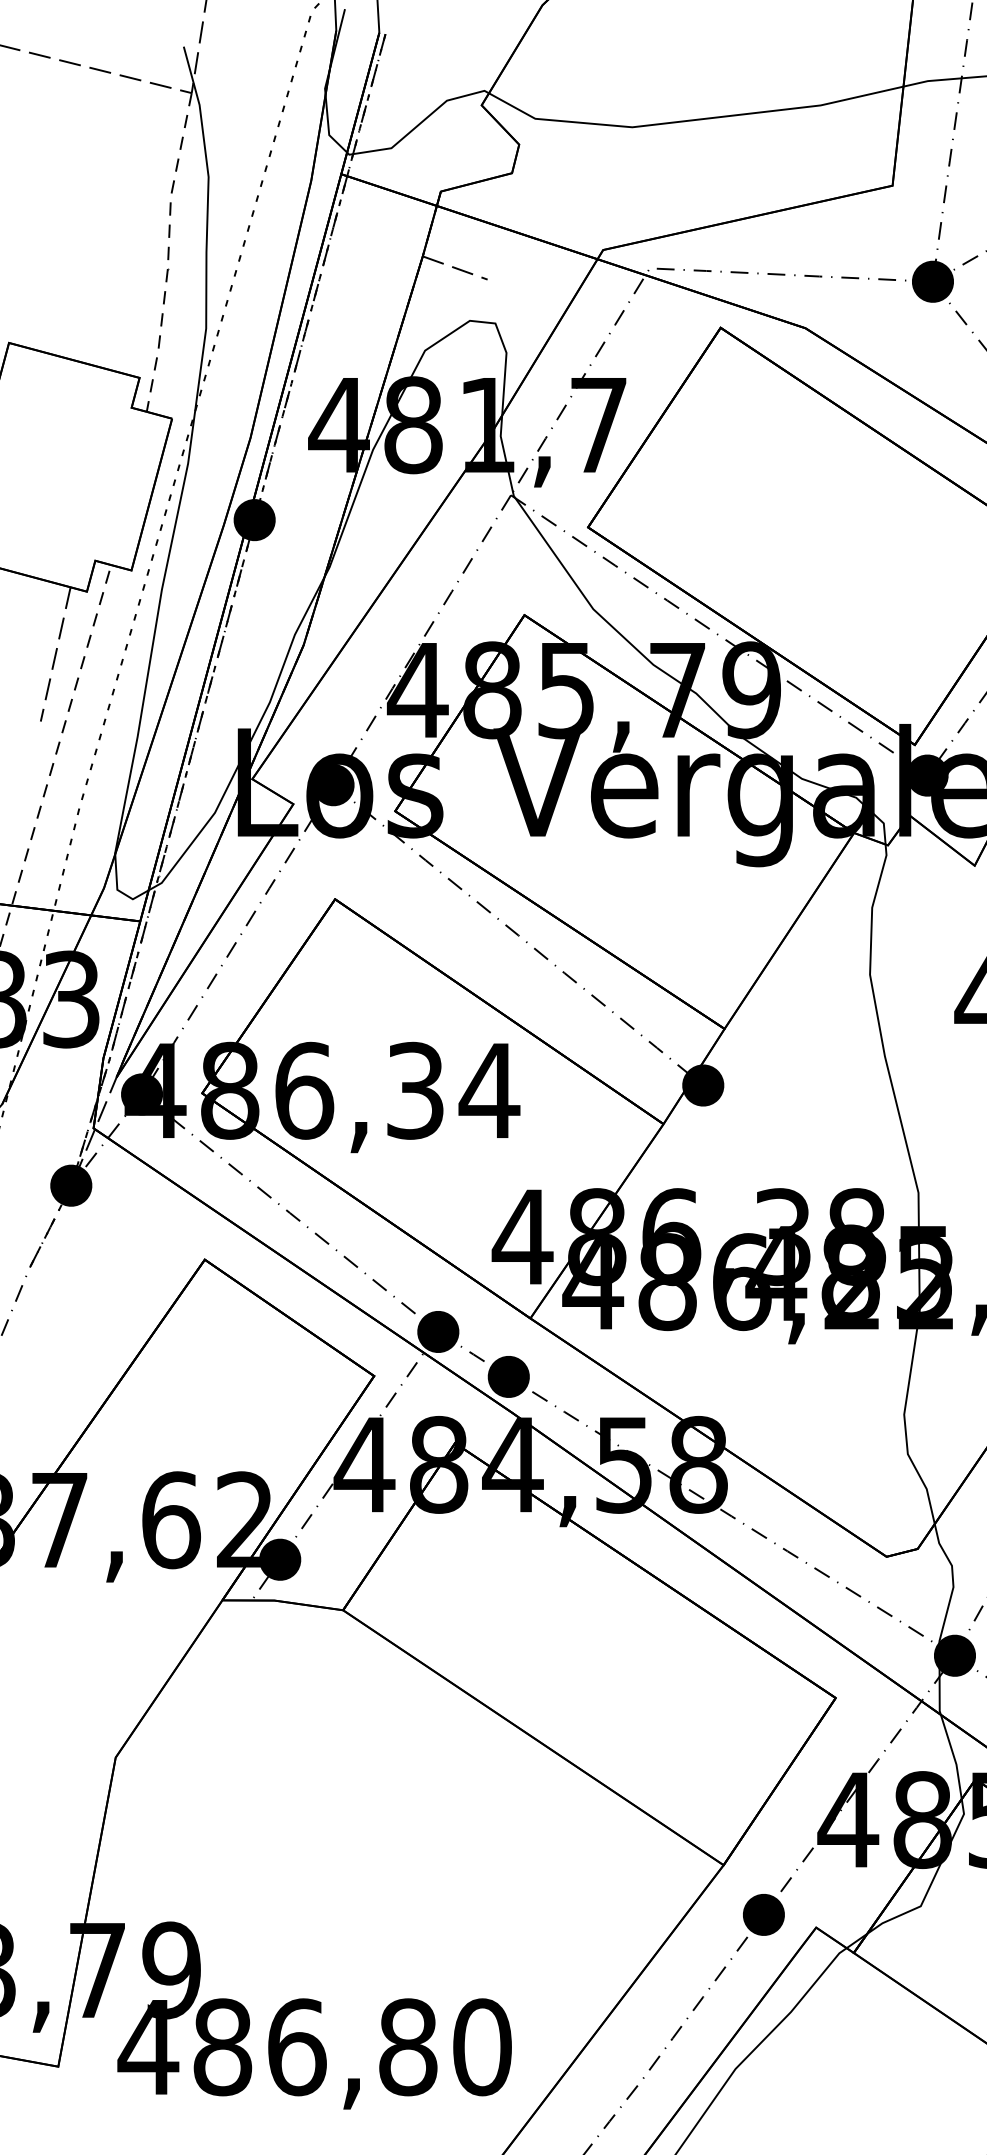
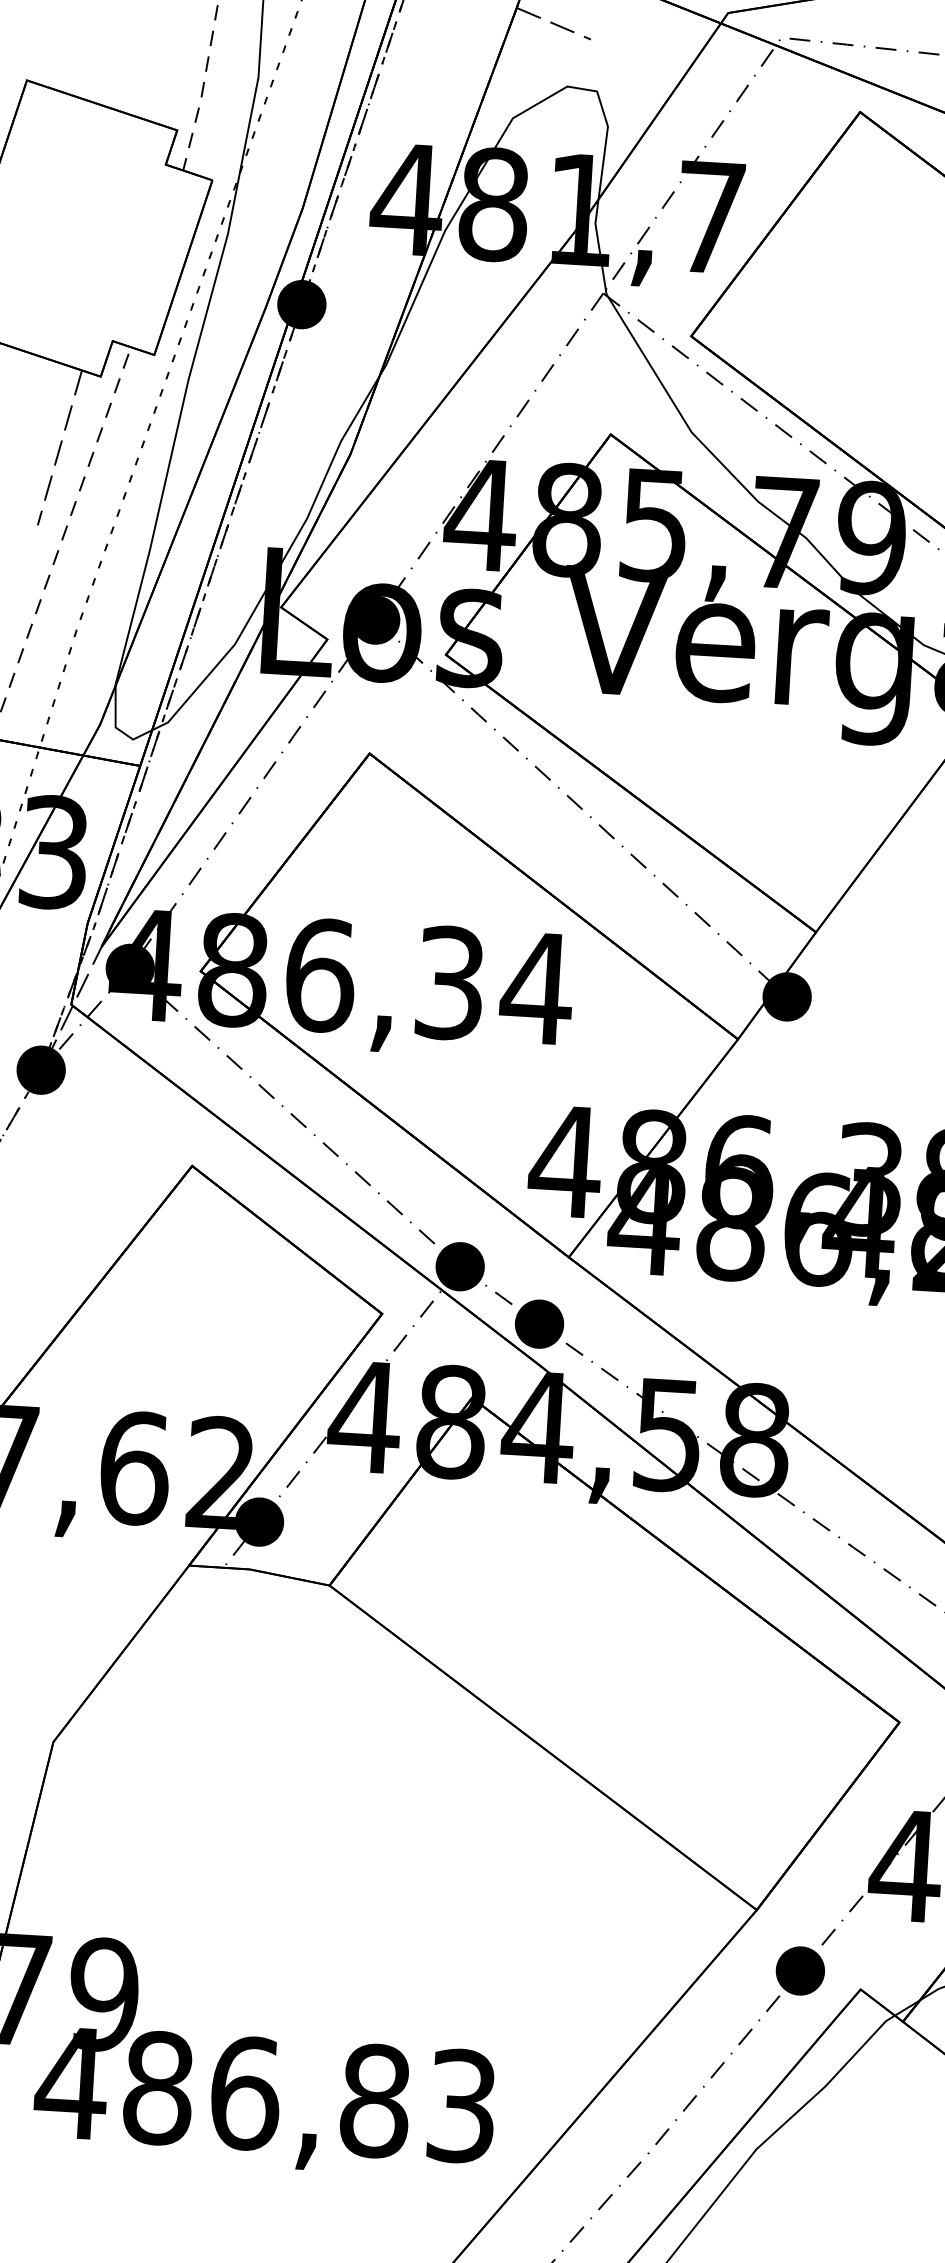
text: (482, 2047) -> (462, 2106), 486,80 -> 486,83

